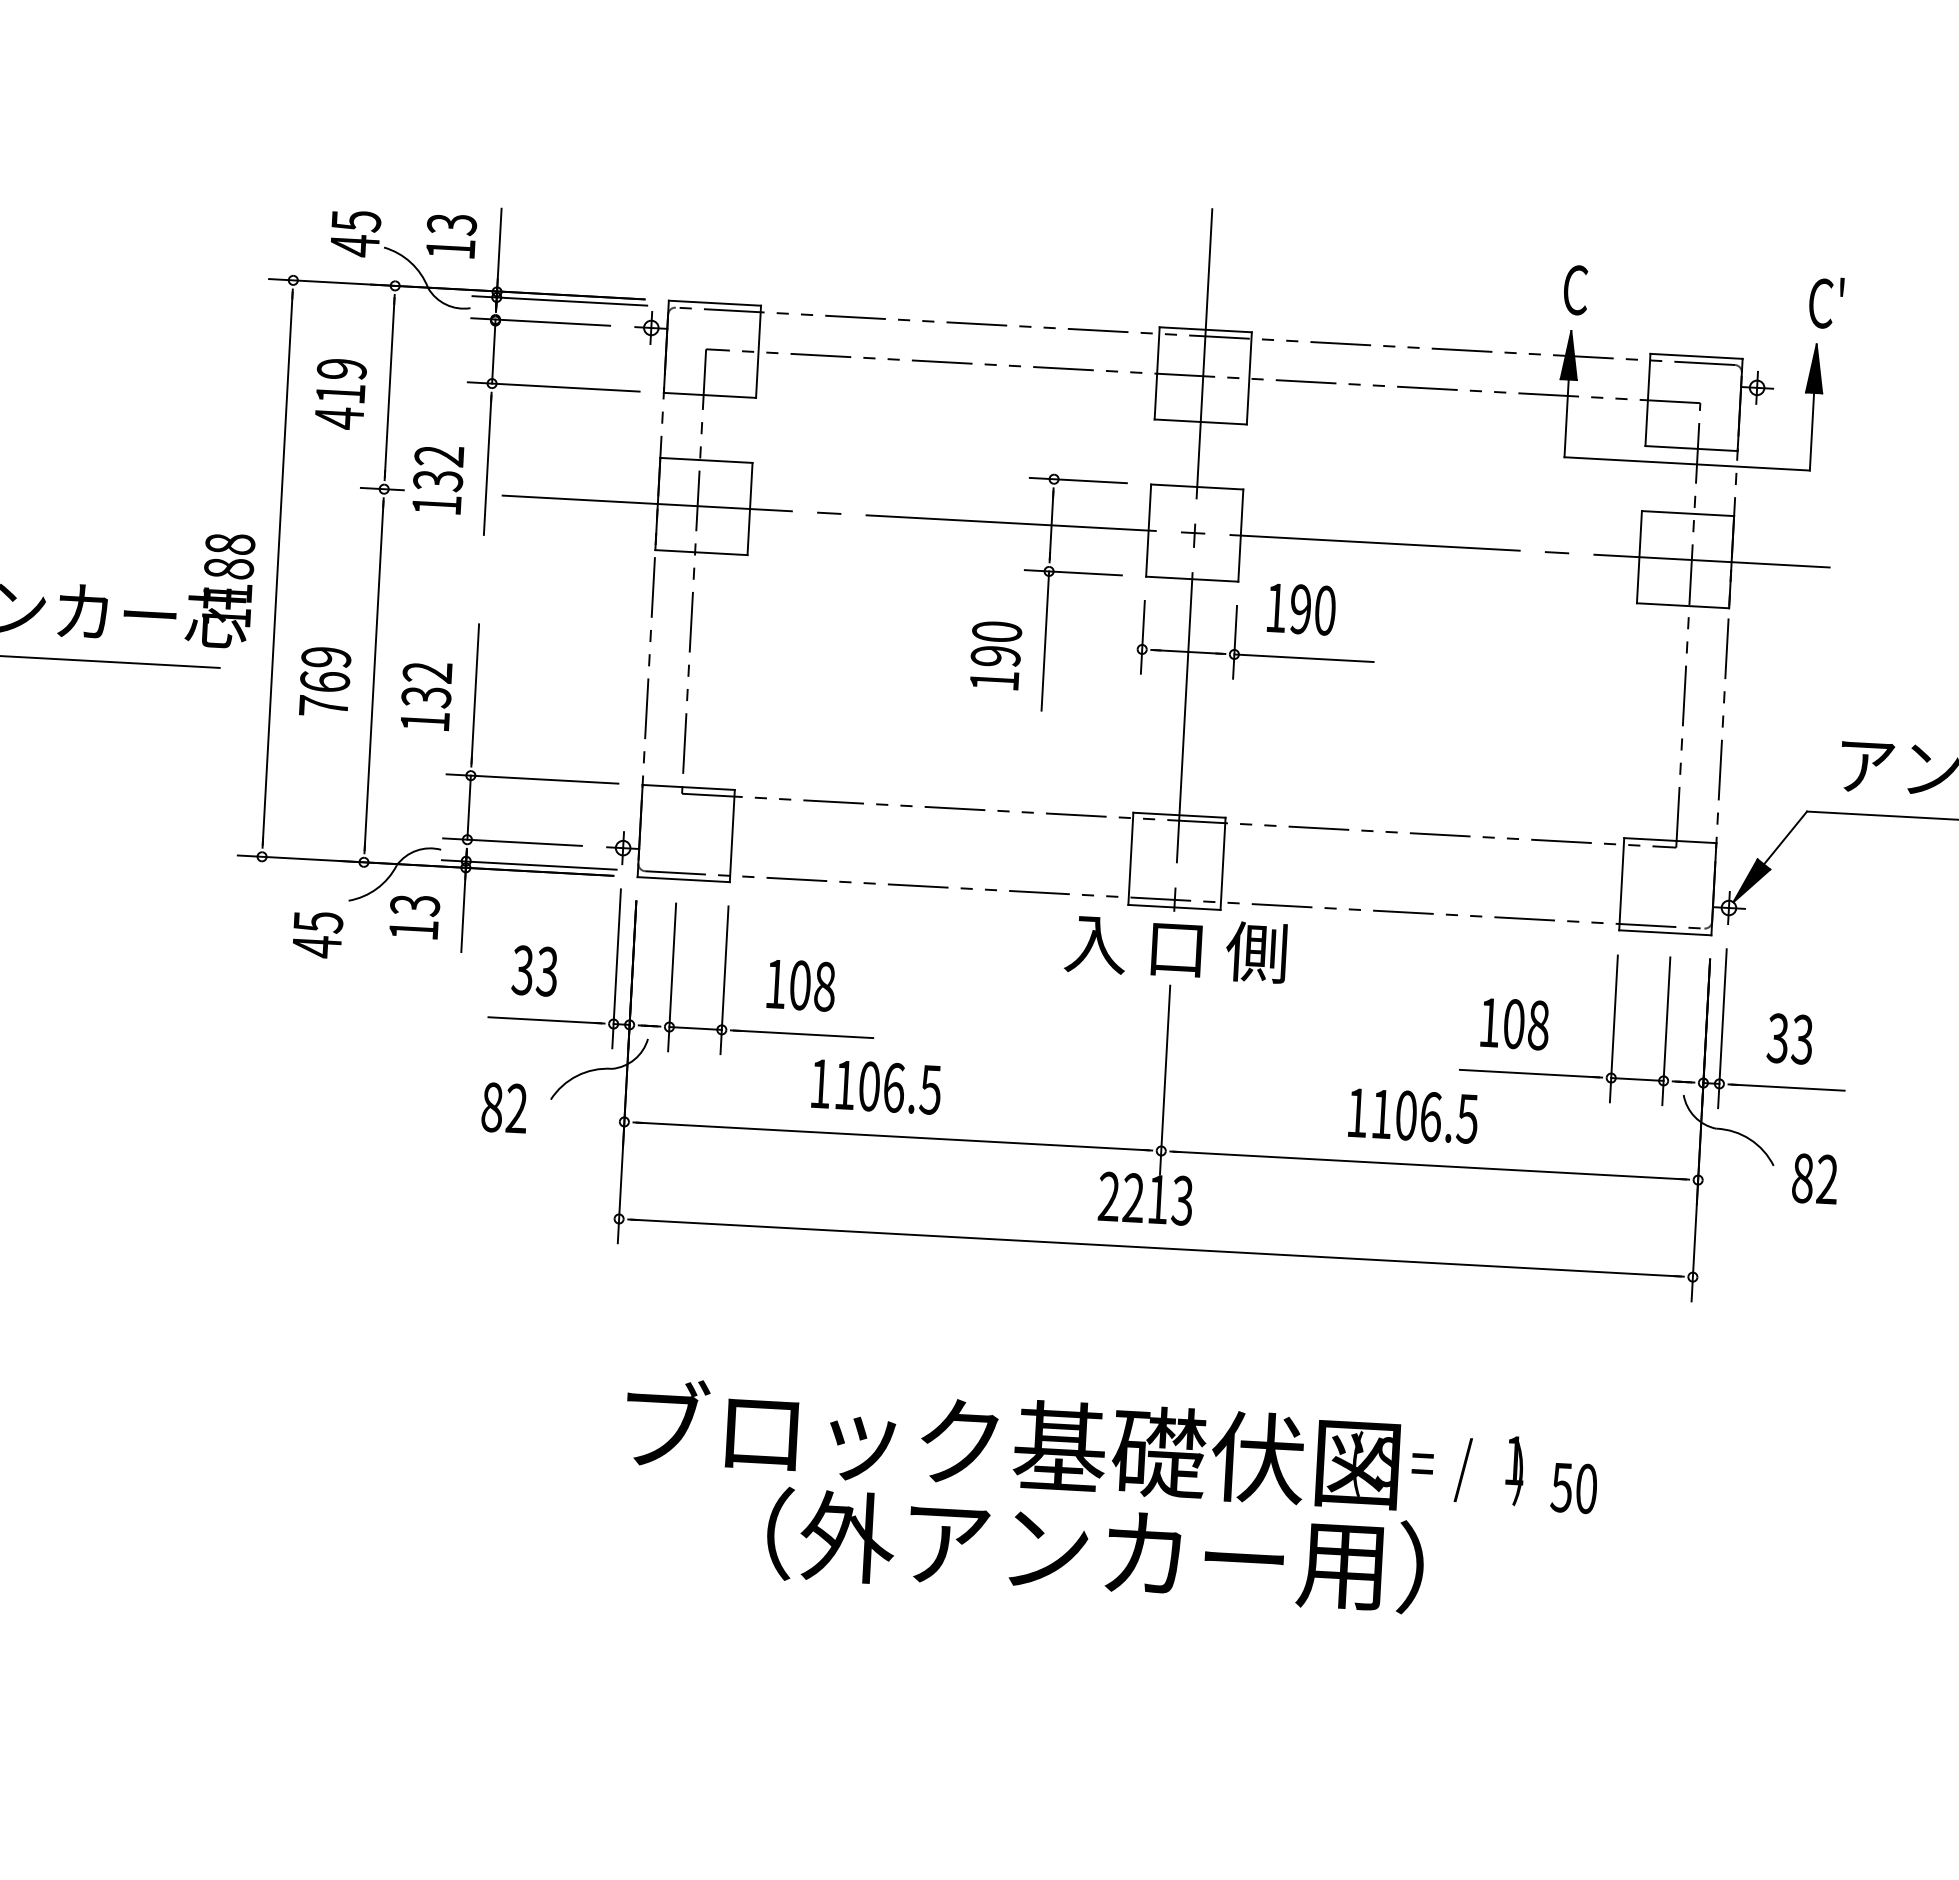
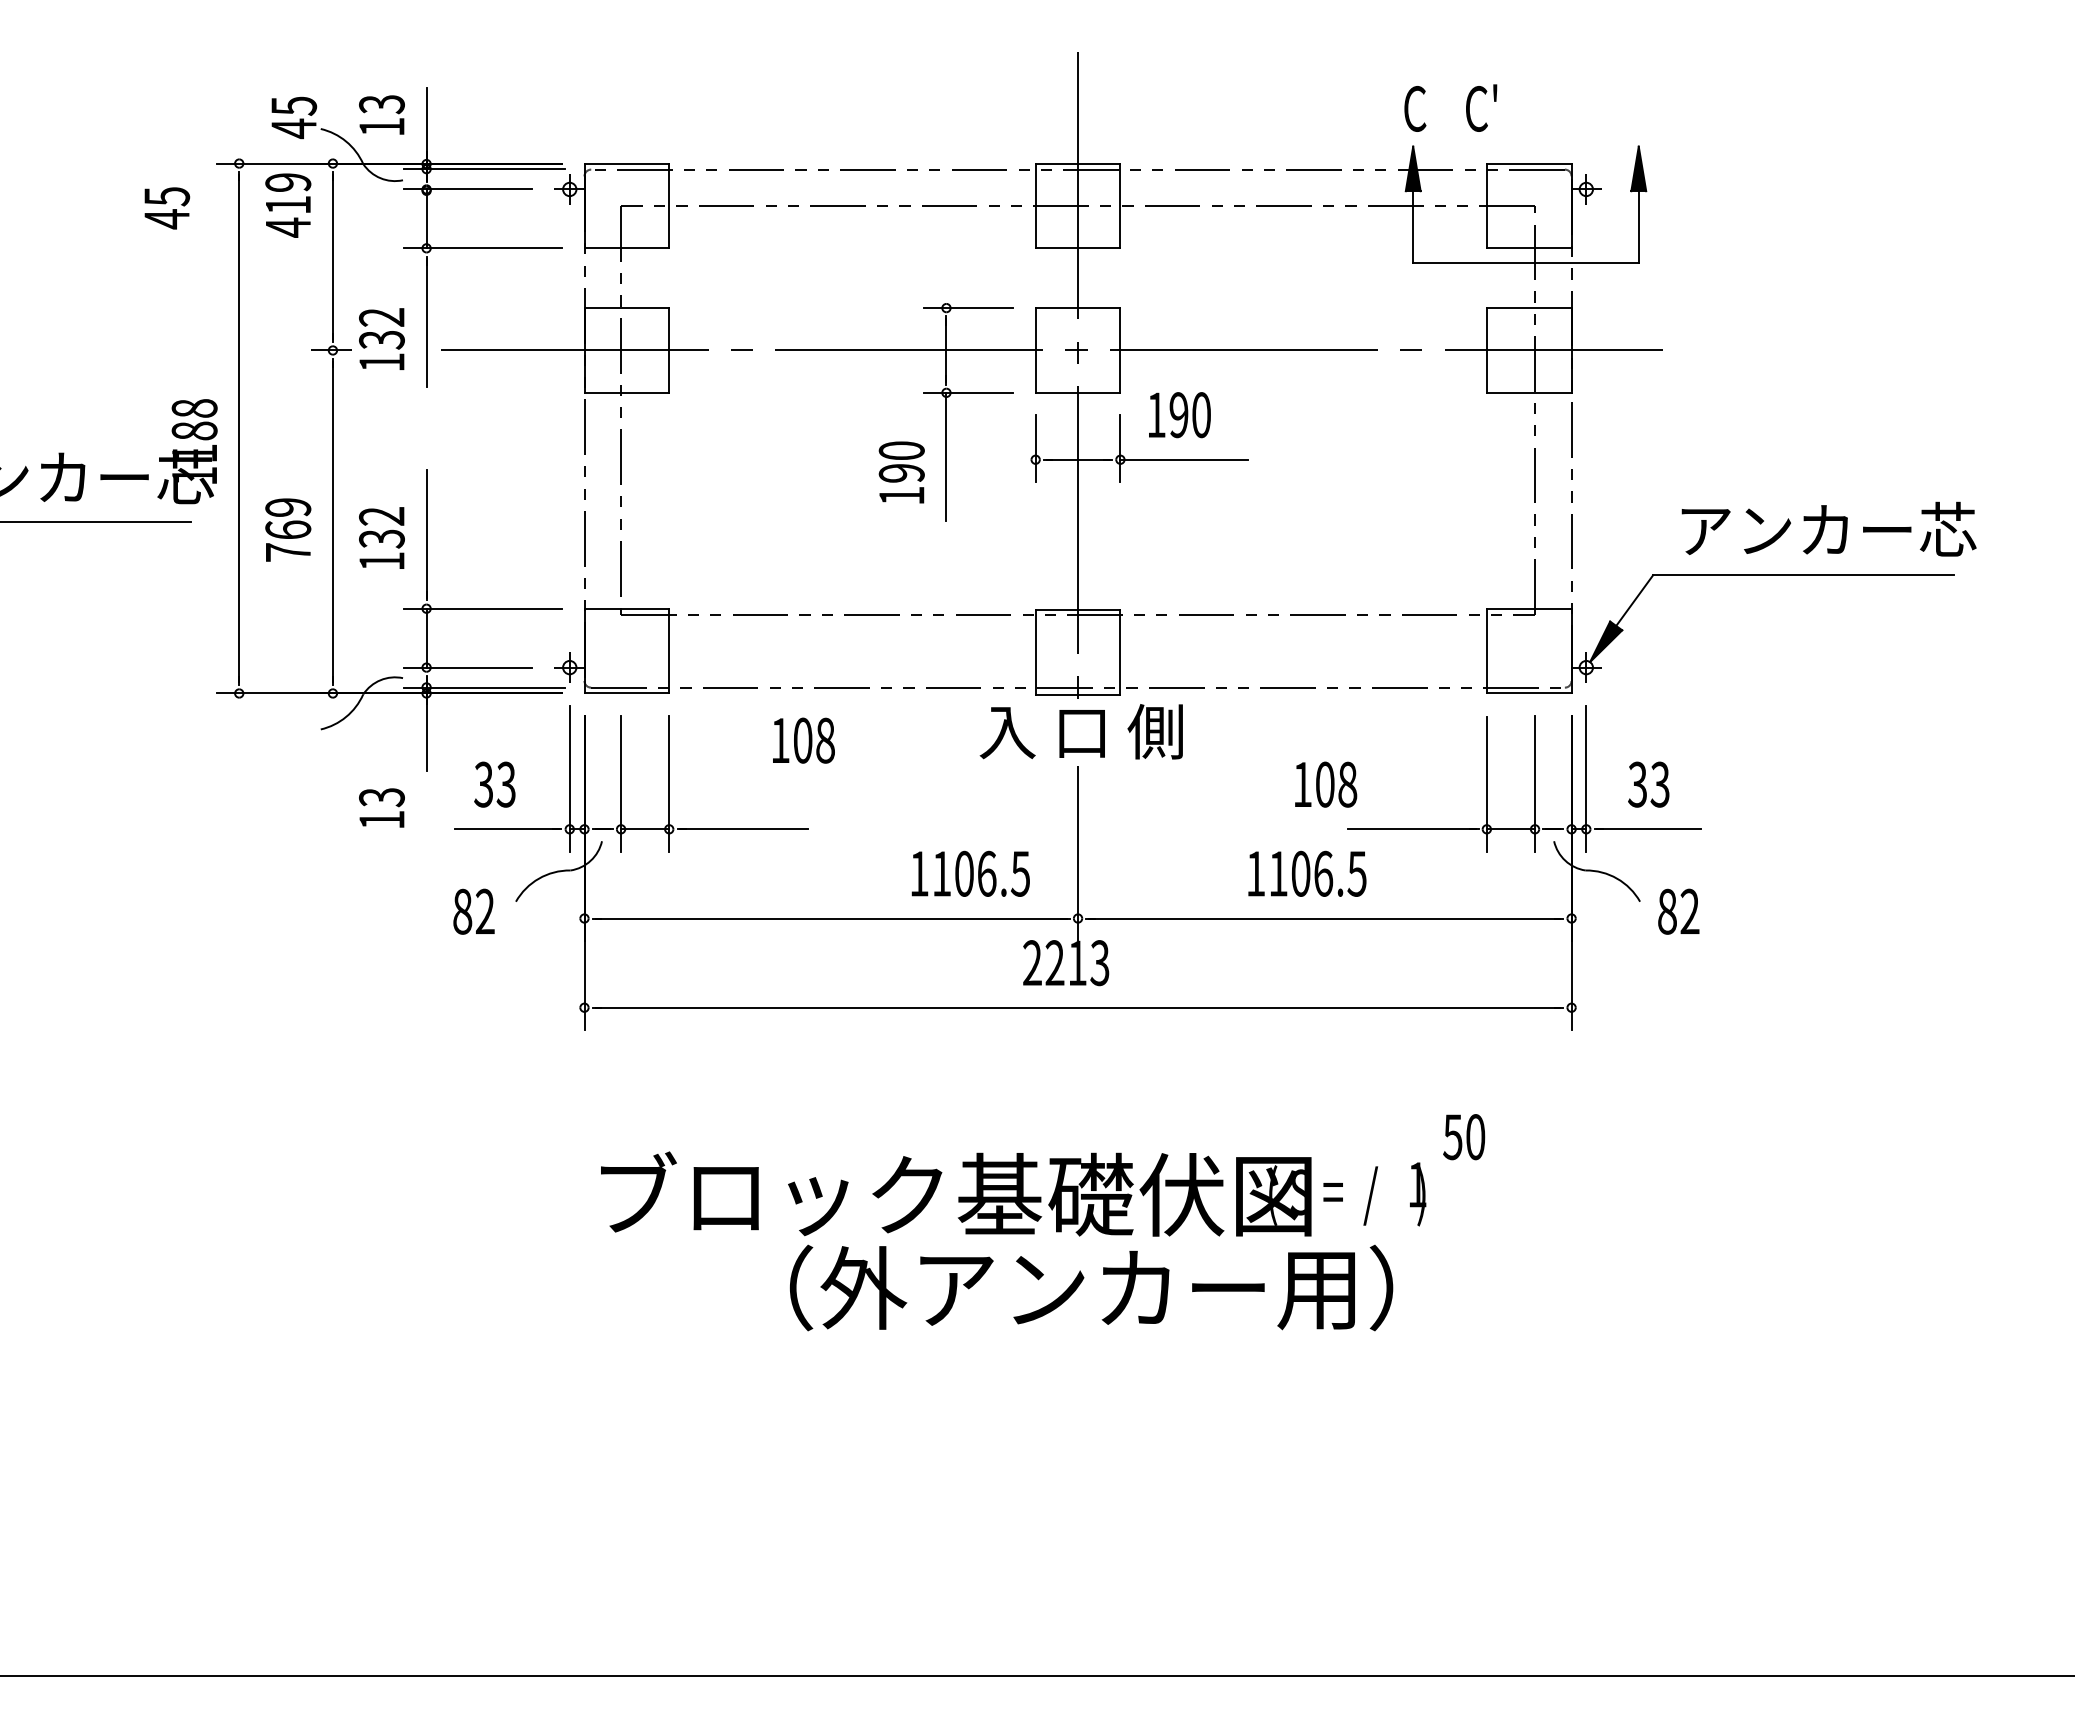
text: (1826, 302) -> (1481, 107), moved
text: (340, 394) -> (288, 205), moved
text: (414, 916) -> (381, 807), moved
text: (318, 935) -> (167, 208), moved
text: (800, 985) -> (803, 740), moved
text: (1515, 1023) -> (1326, 784), moved
text: (876, 1086) -> (970, 873), moved
text: (1574, 1488) -> (1464, 1137), moved
text: (1095, 1550) -> (1091, 1287), moved

